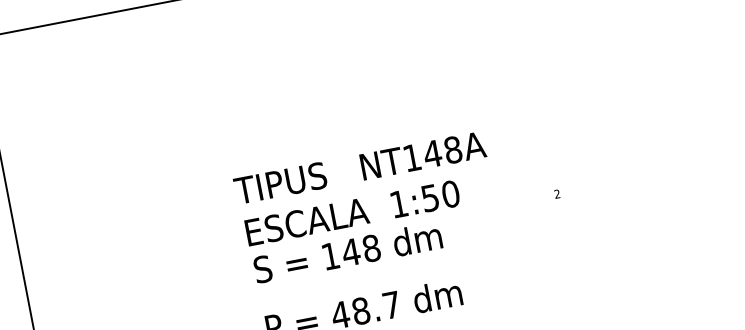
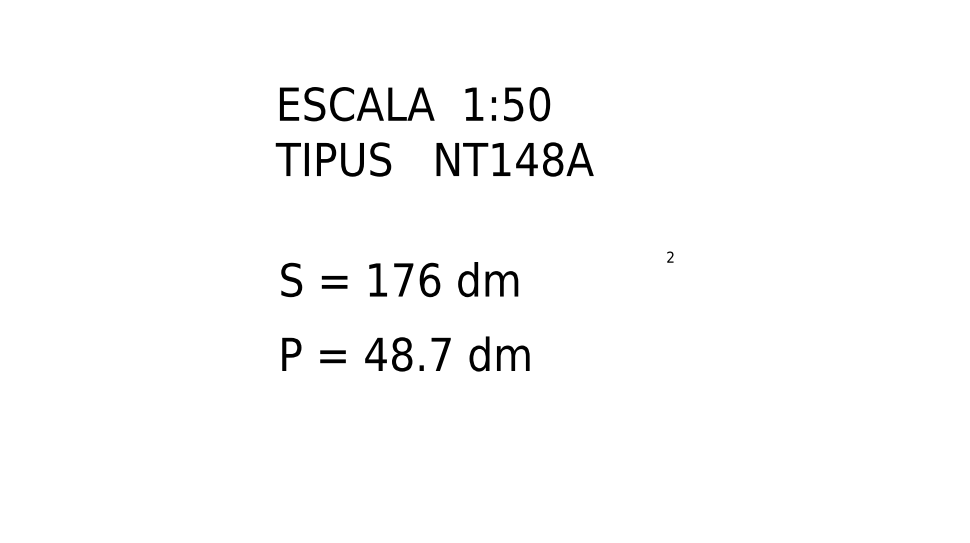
text: (359, 167) -> (434, 159), moved
text: (353, 213) -> (415, 104), moved
text: (361, 250) -> (416, 279), 148 -> 176

